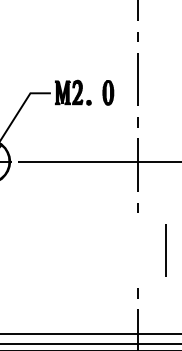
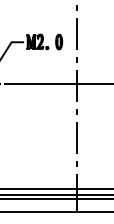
line: (164, 249) -> (76, 137), moved

